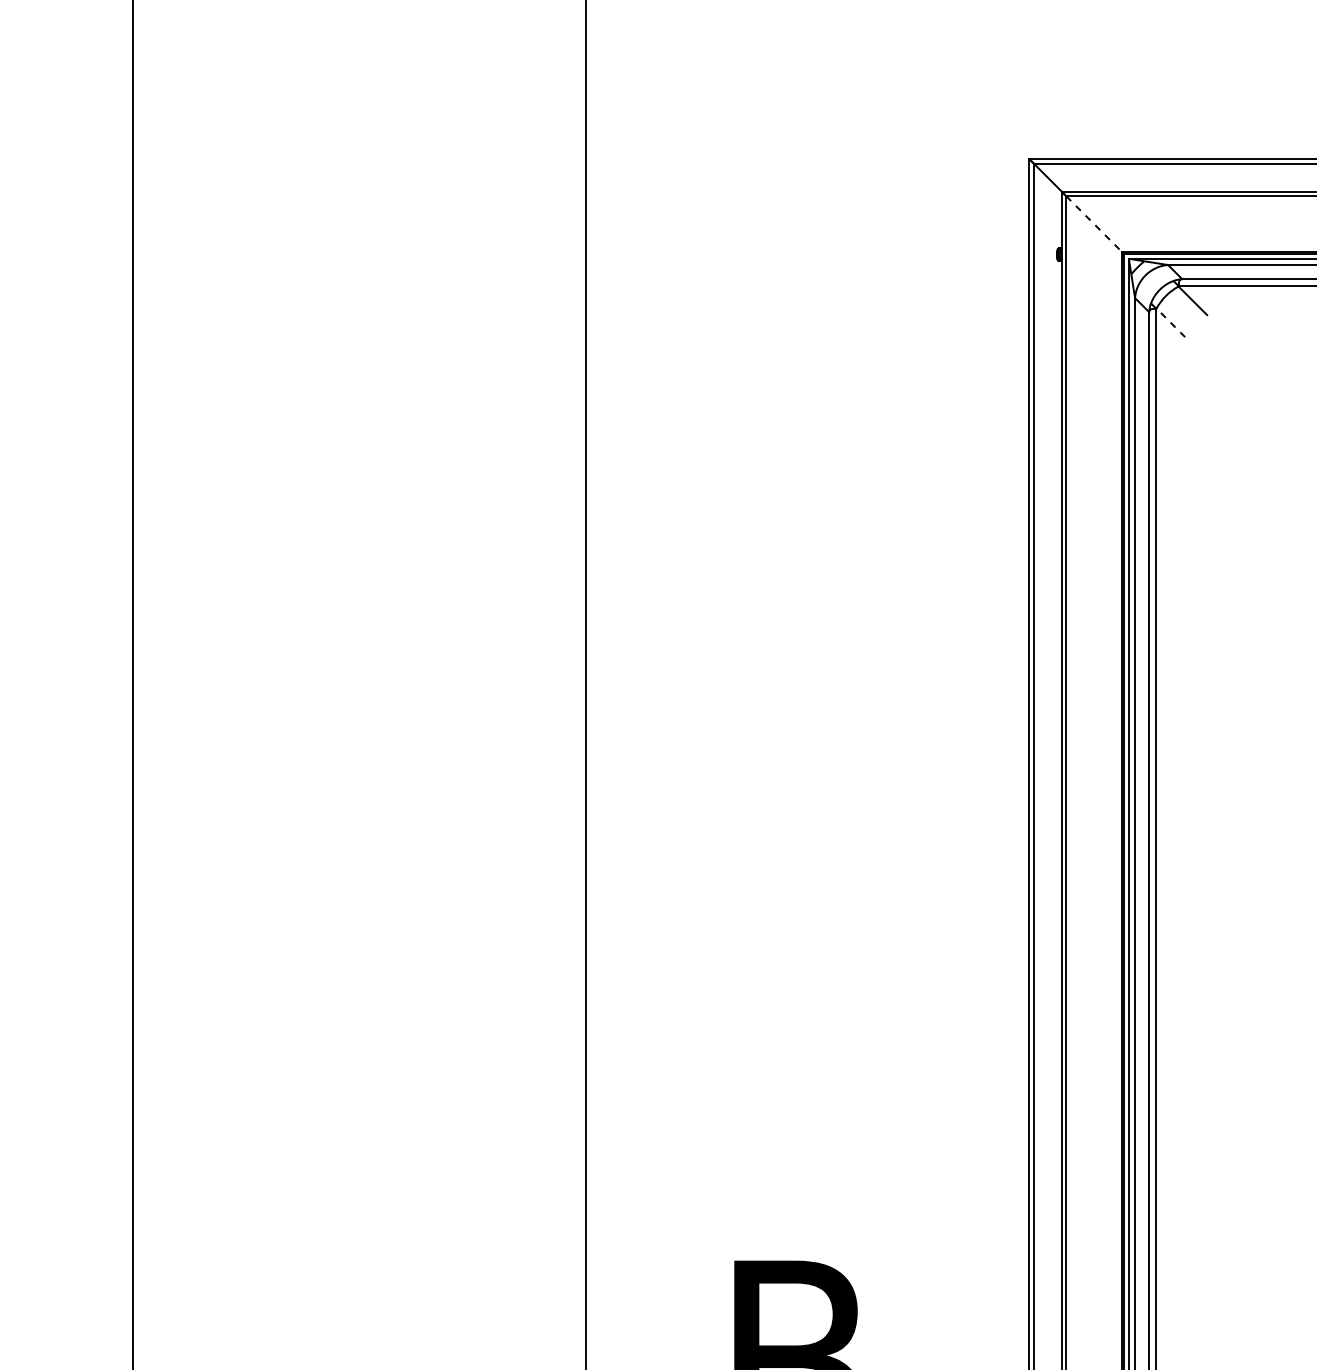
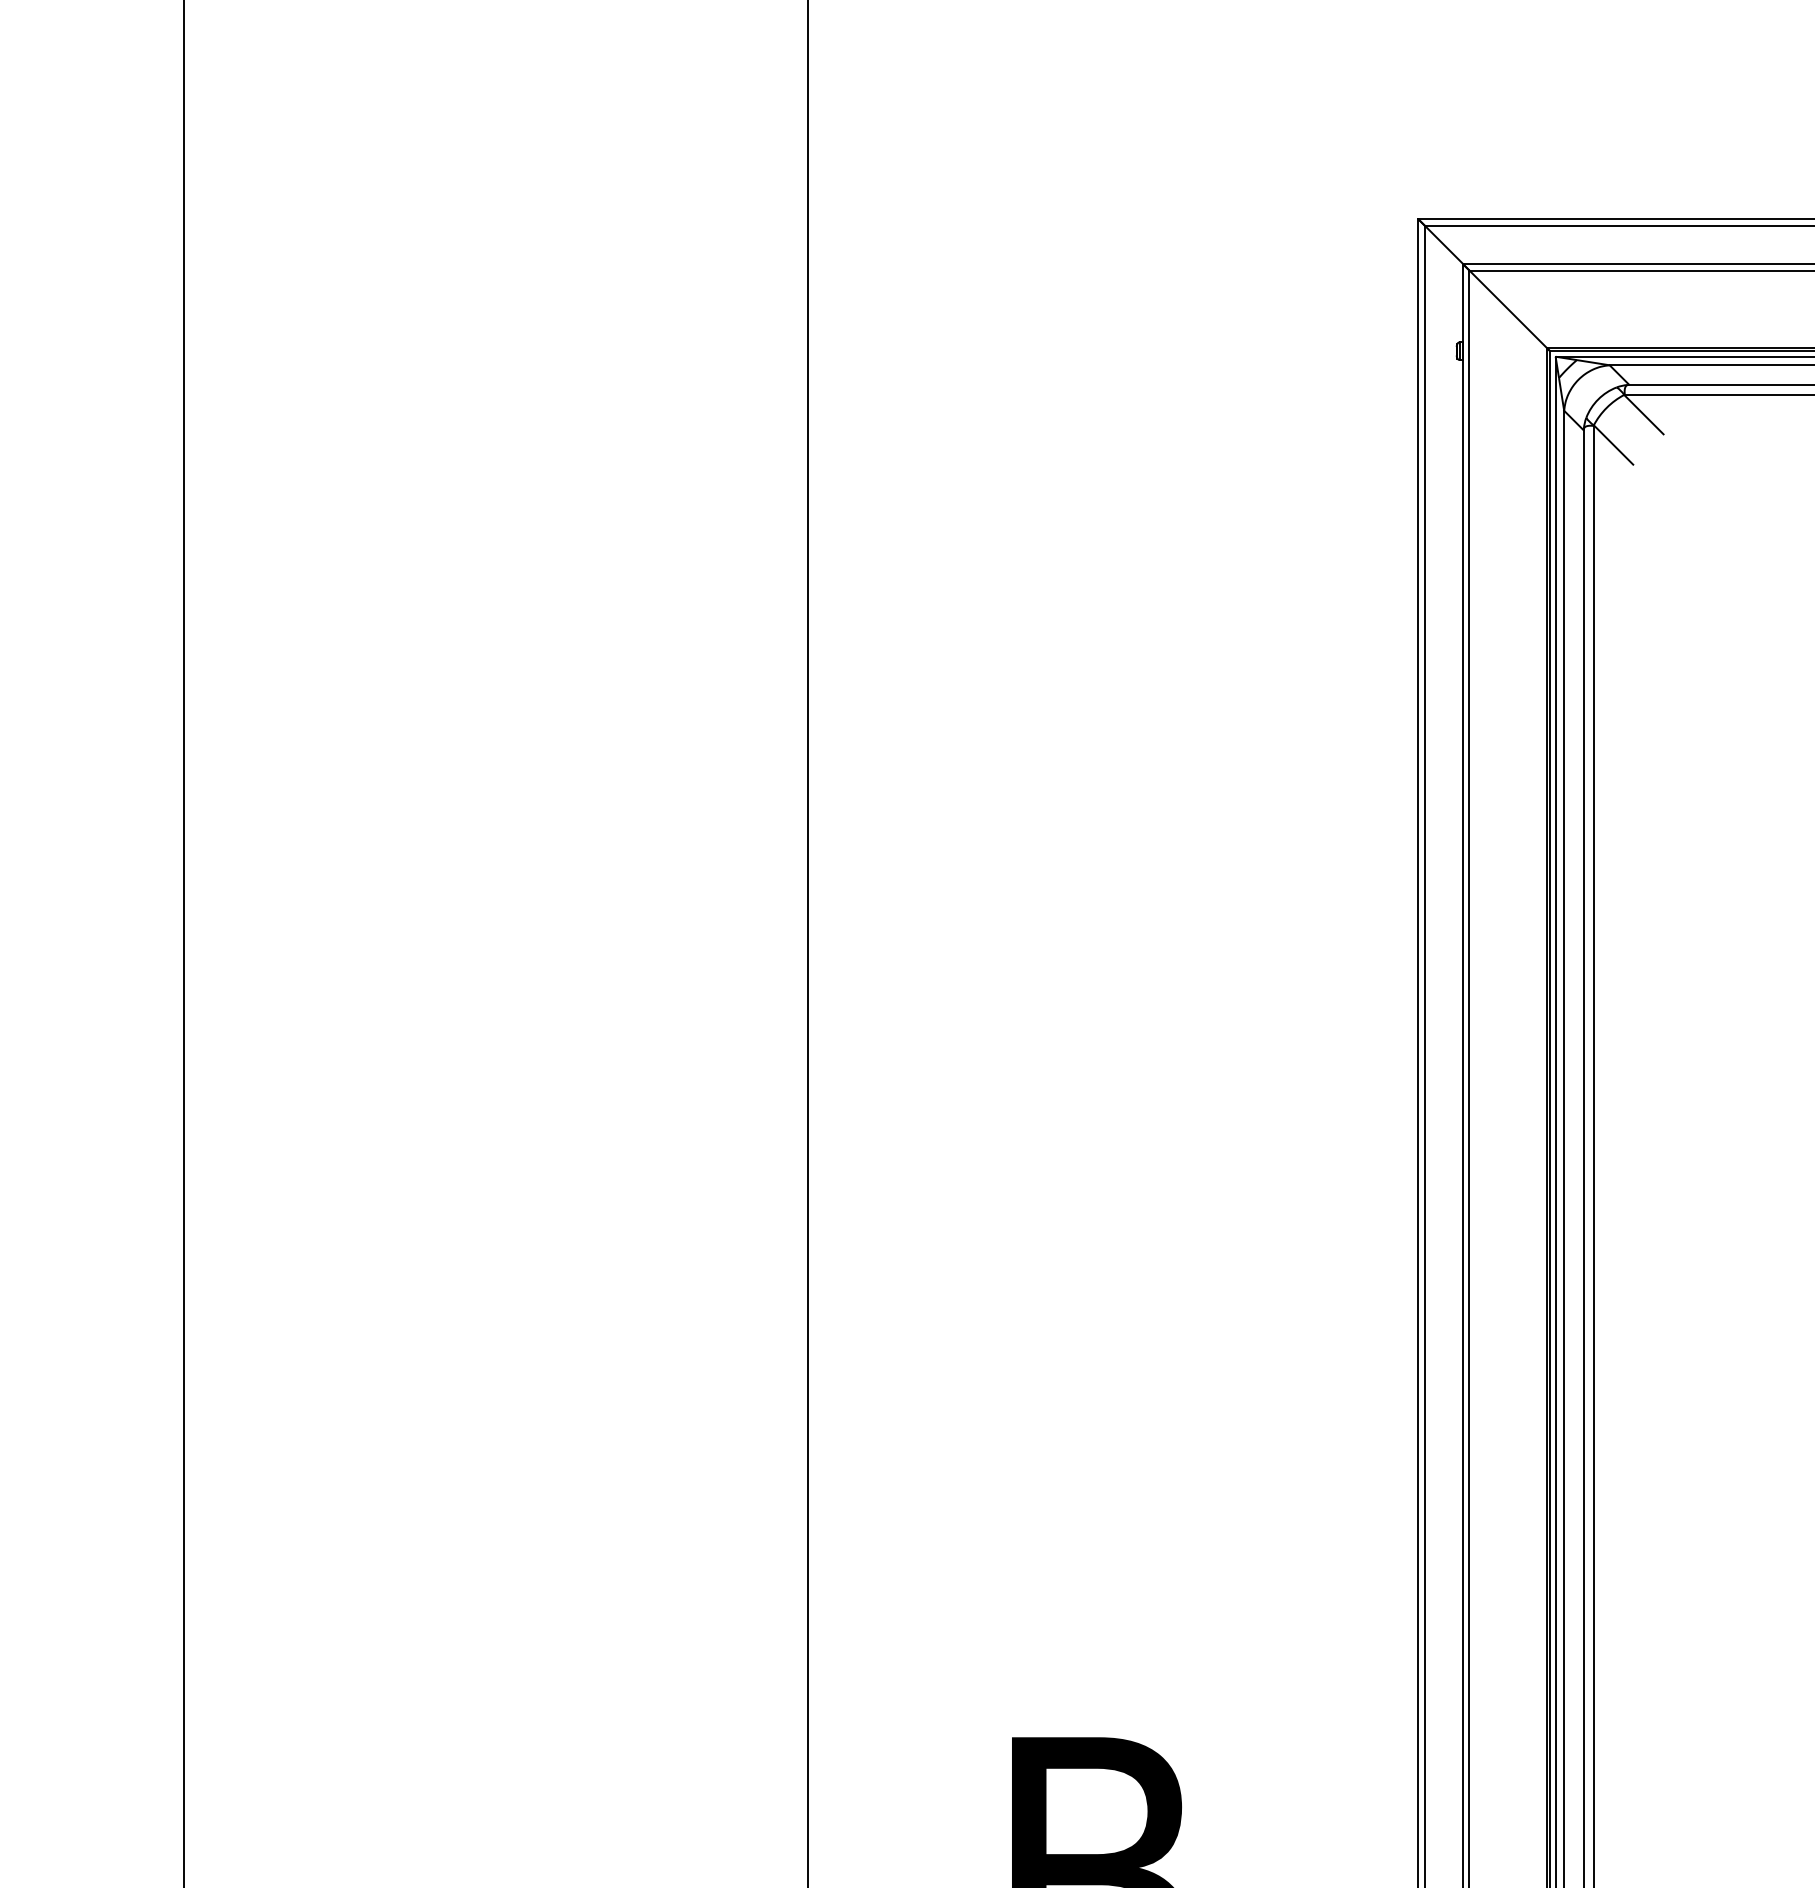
line: (1094, 224) -> (1508, 309), dashed -> solid
line: (1170, 323) -> (1613, 445), dashed -> solid

